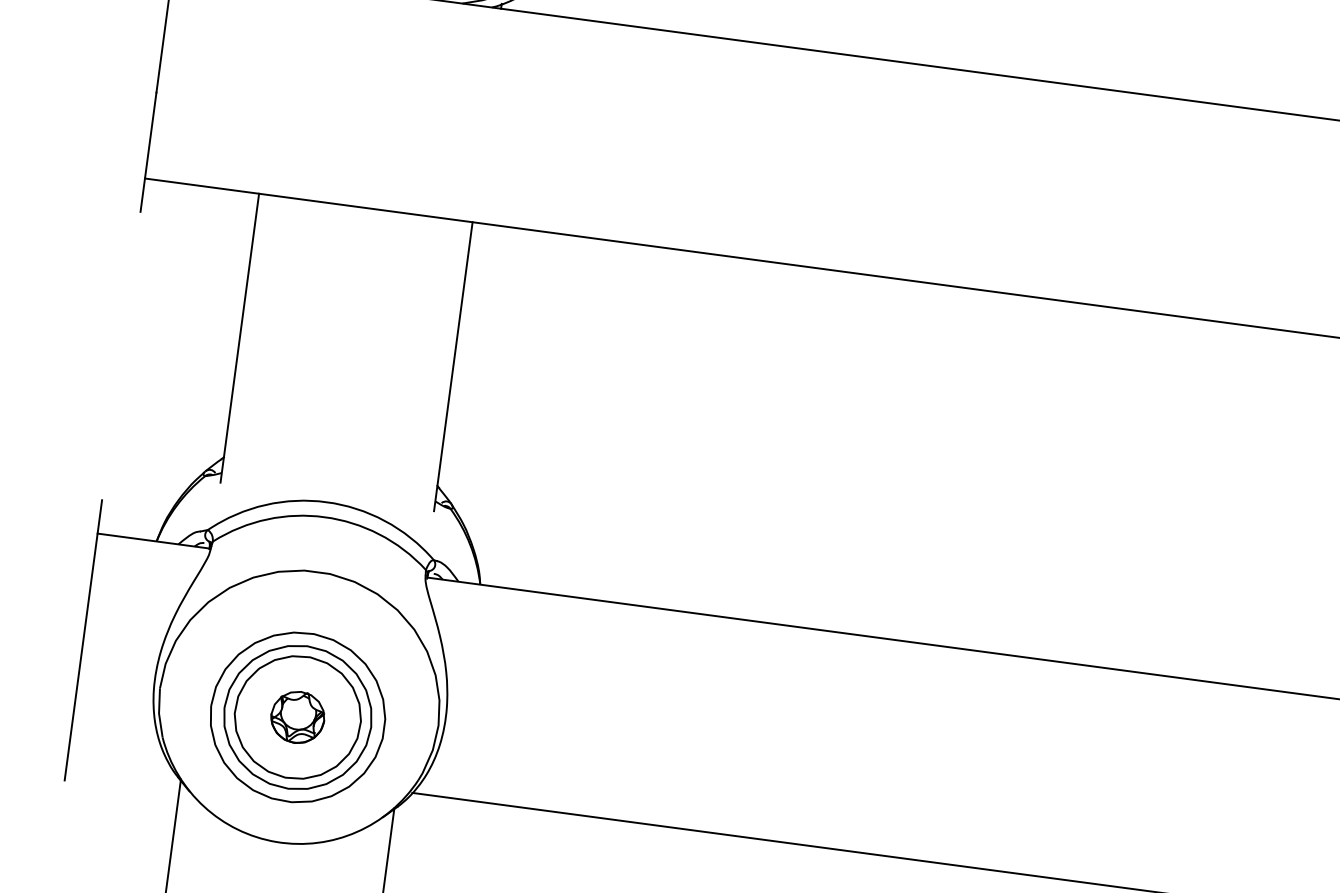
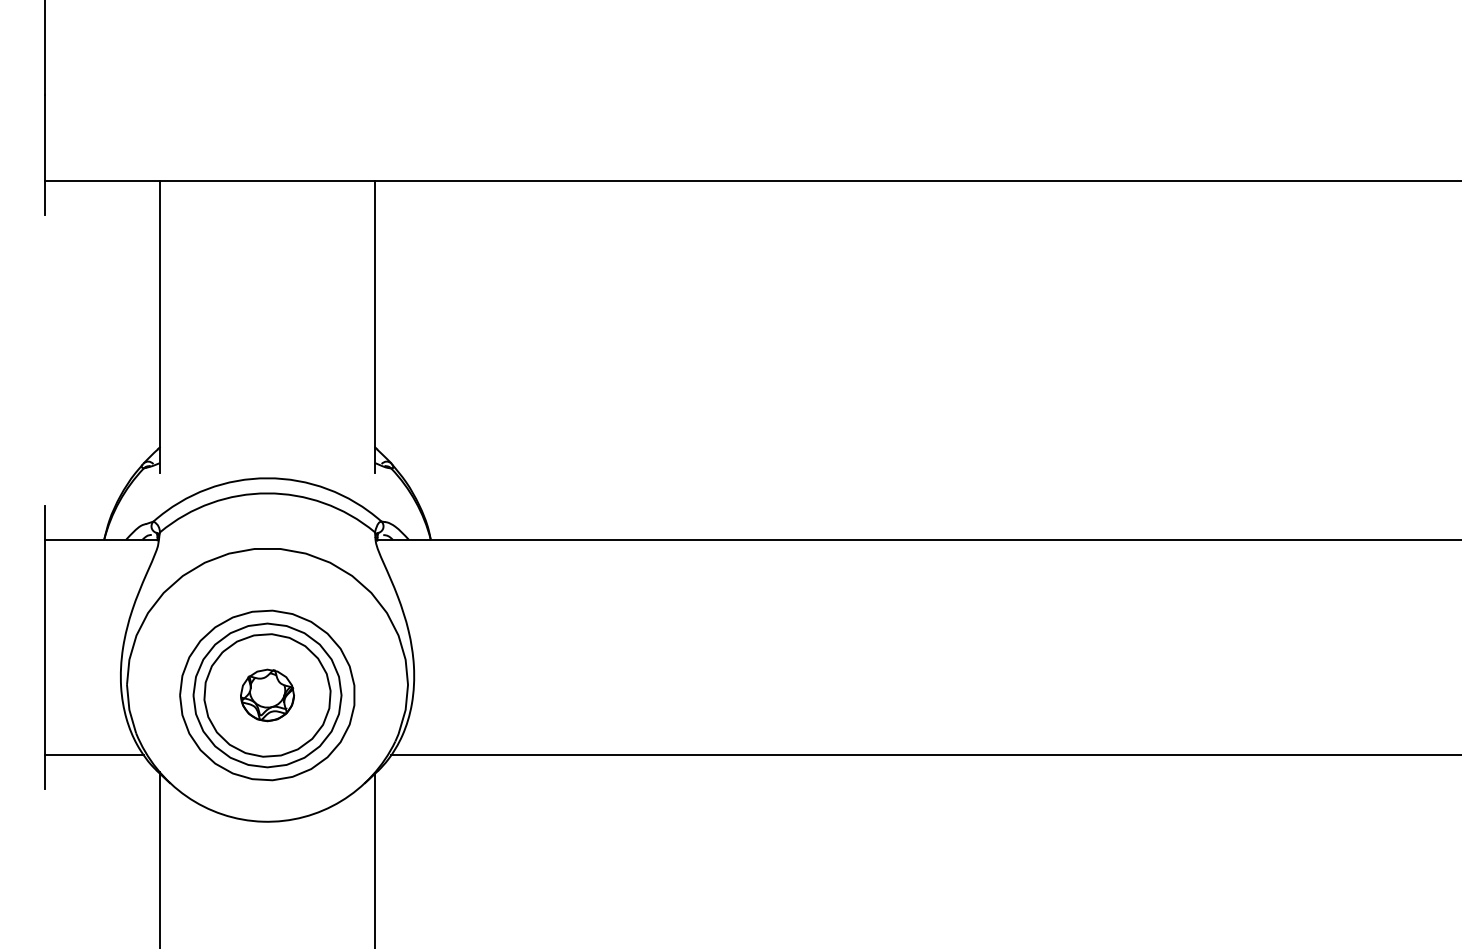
line: (118, 754) -> (94, 755), added

